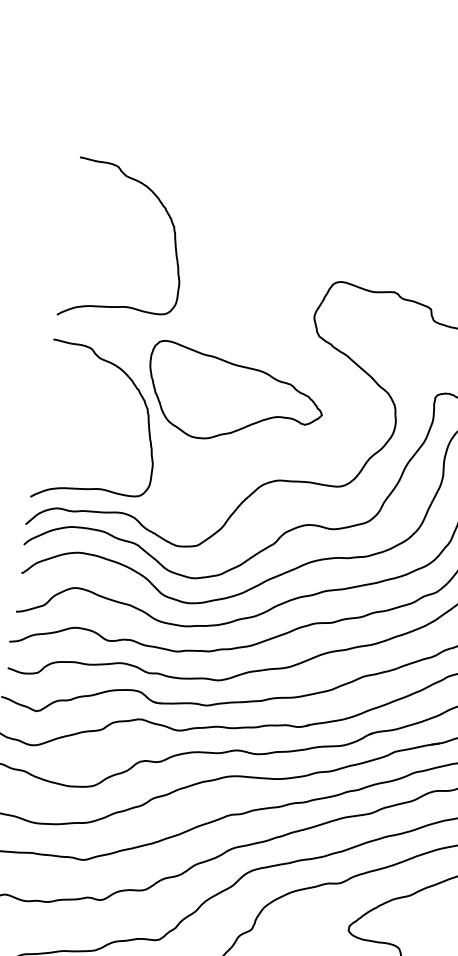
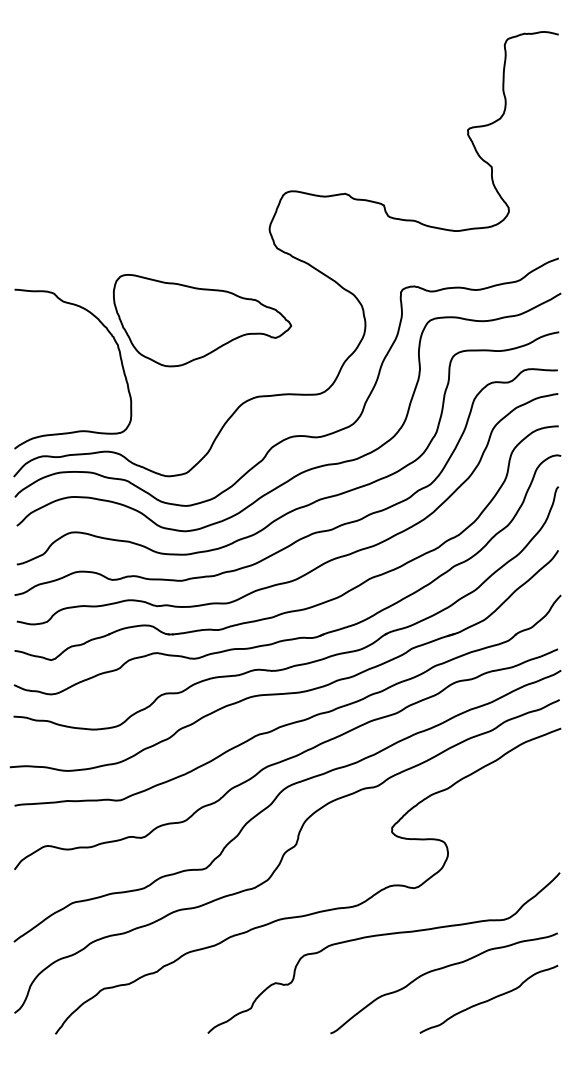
curve: (174, 239) -> (119, 173), removed

